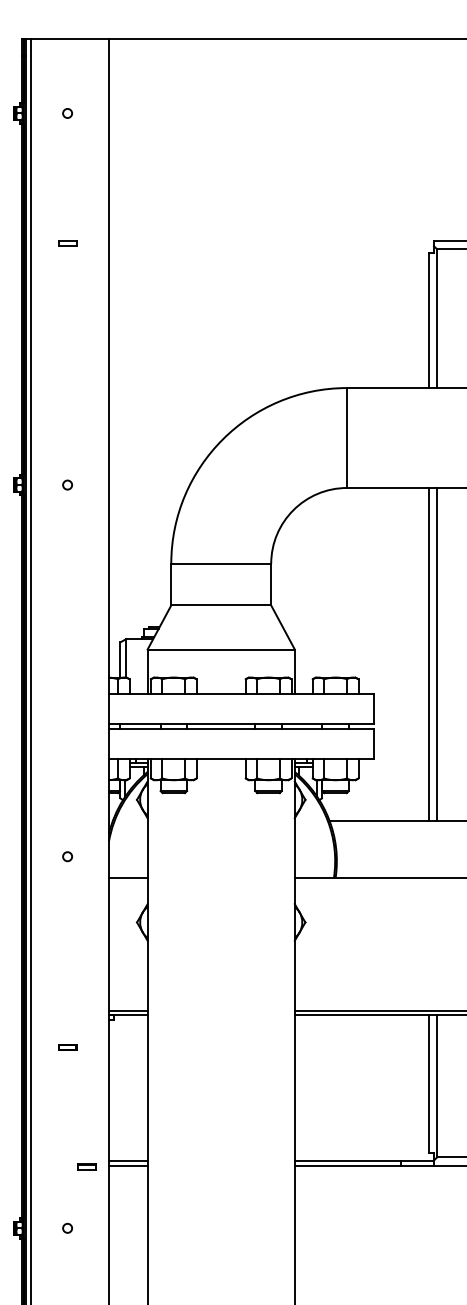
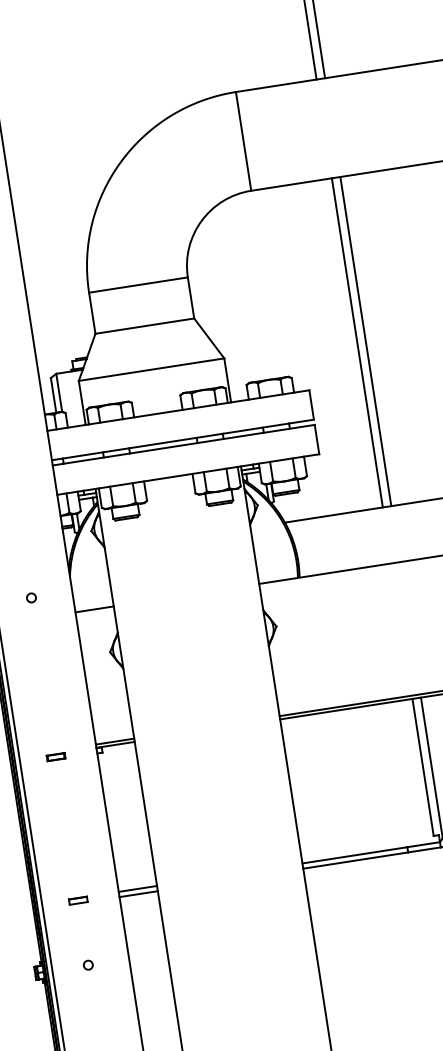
part: (67, 1047) -> (55, 756), moved
part: (86, 1166) -> (78, 900), moved

